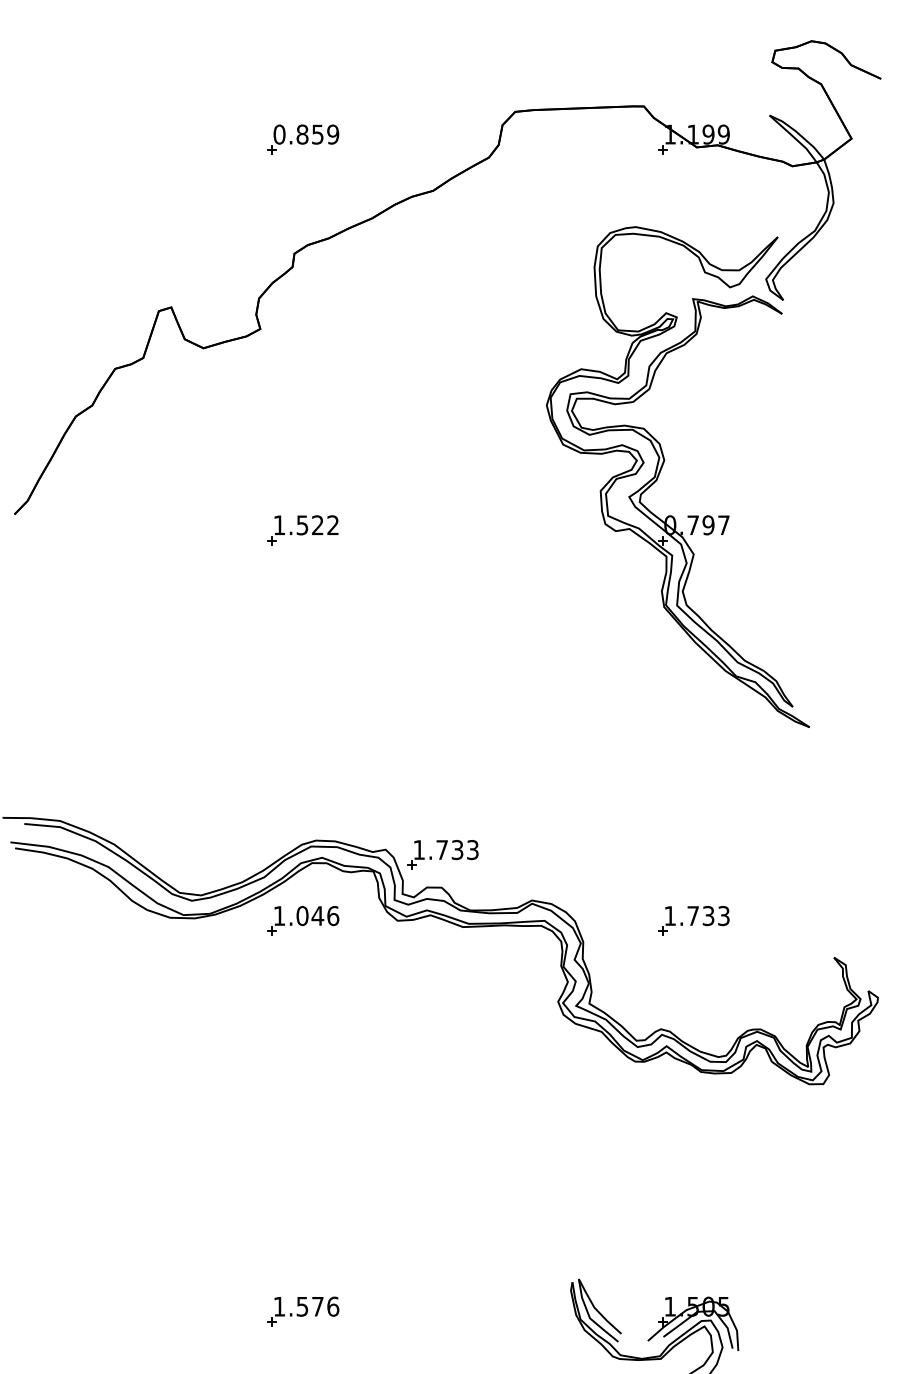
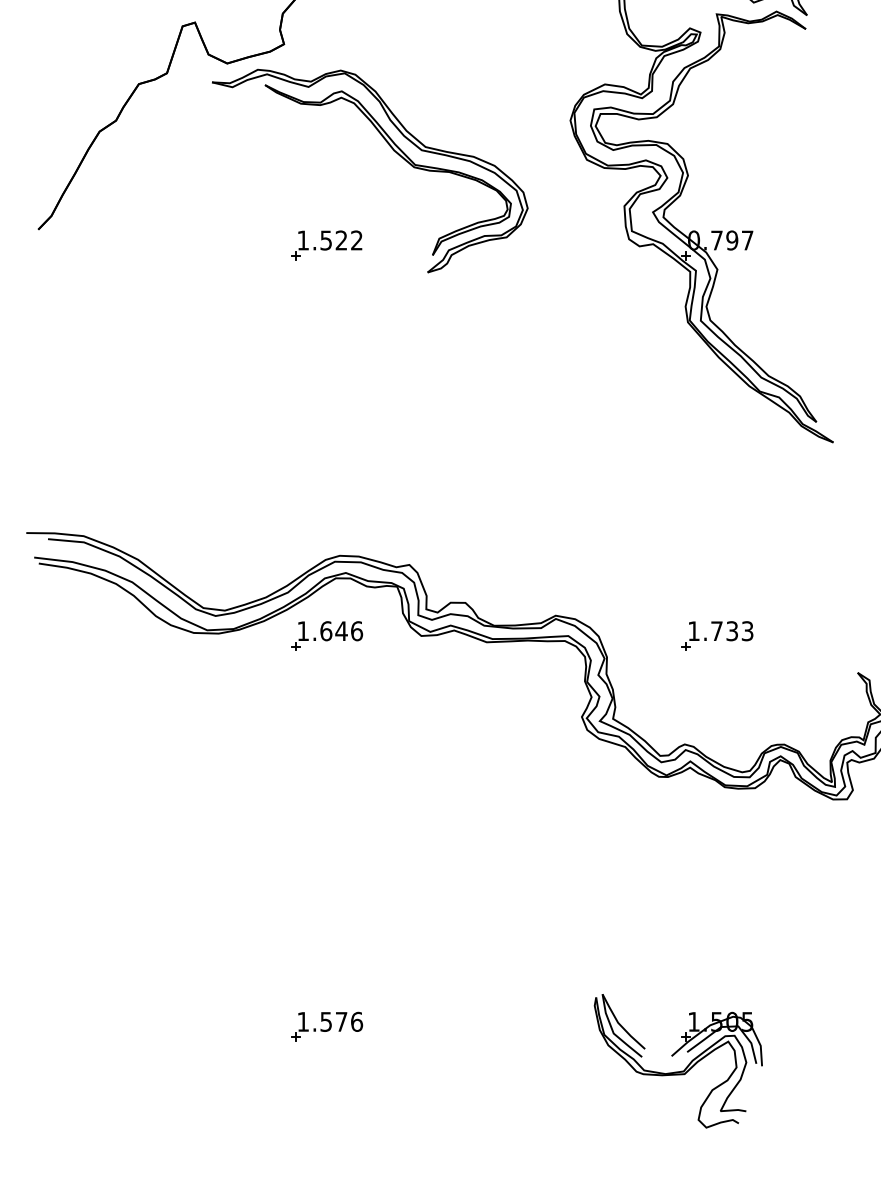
part: (367, 433) -> (391, 148), added
part: (442, 854) -> (466, 569), removed
text: (302, 915) -> (326, 630), 1.046 -> 1.646

